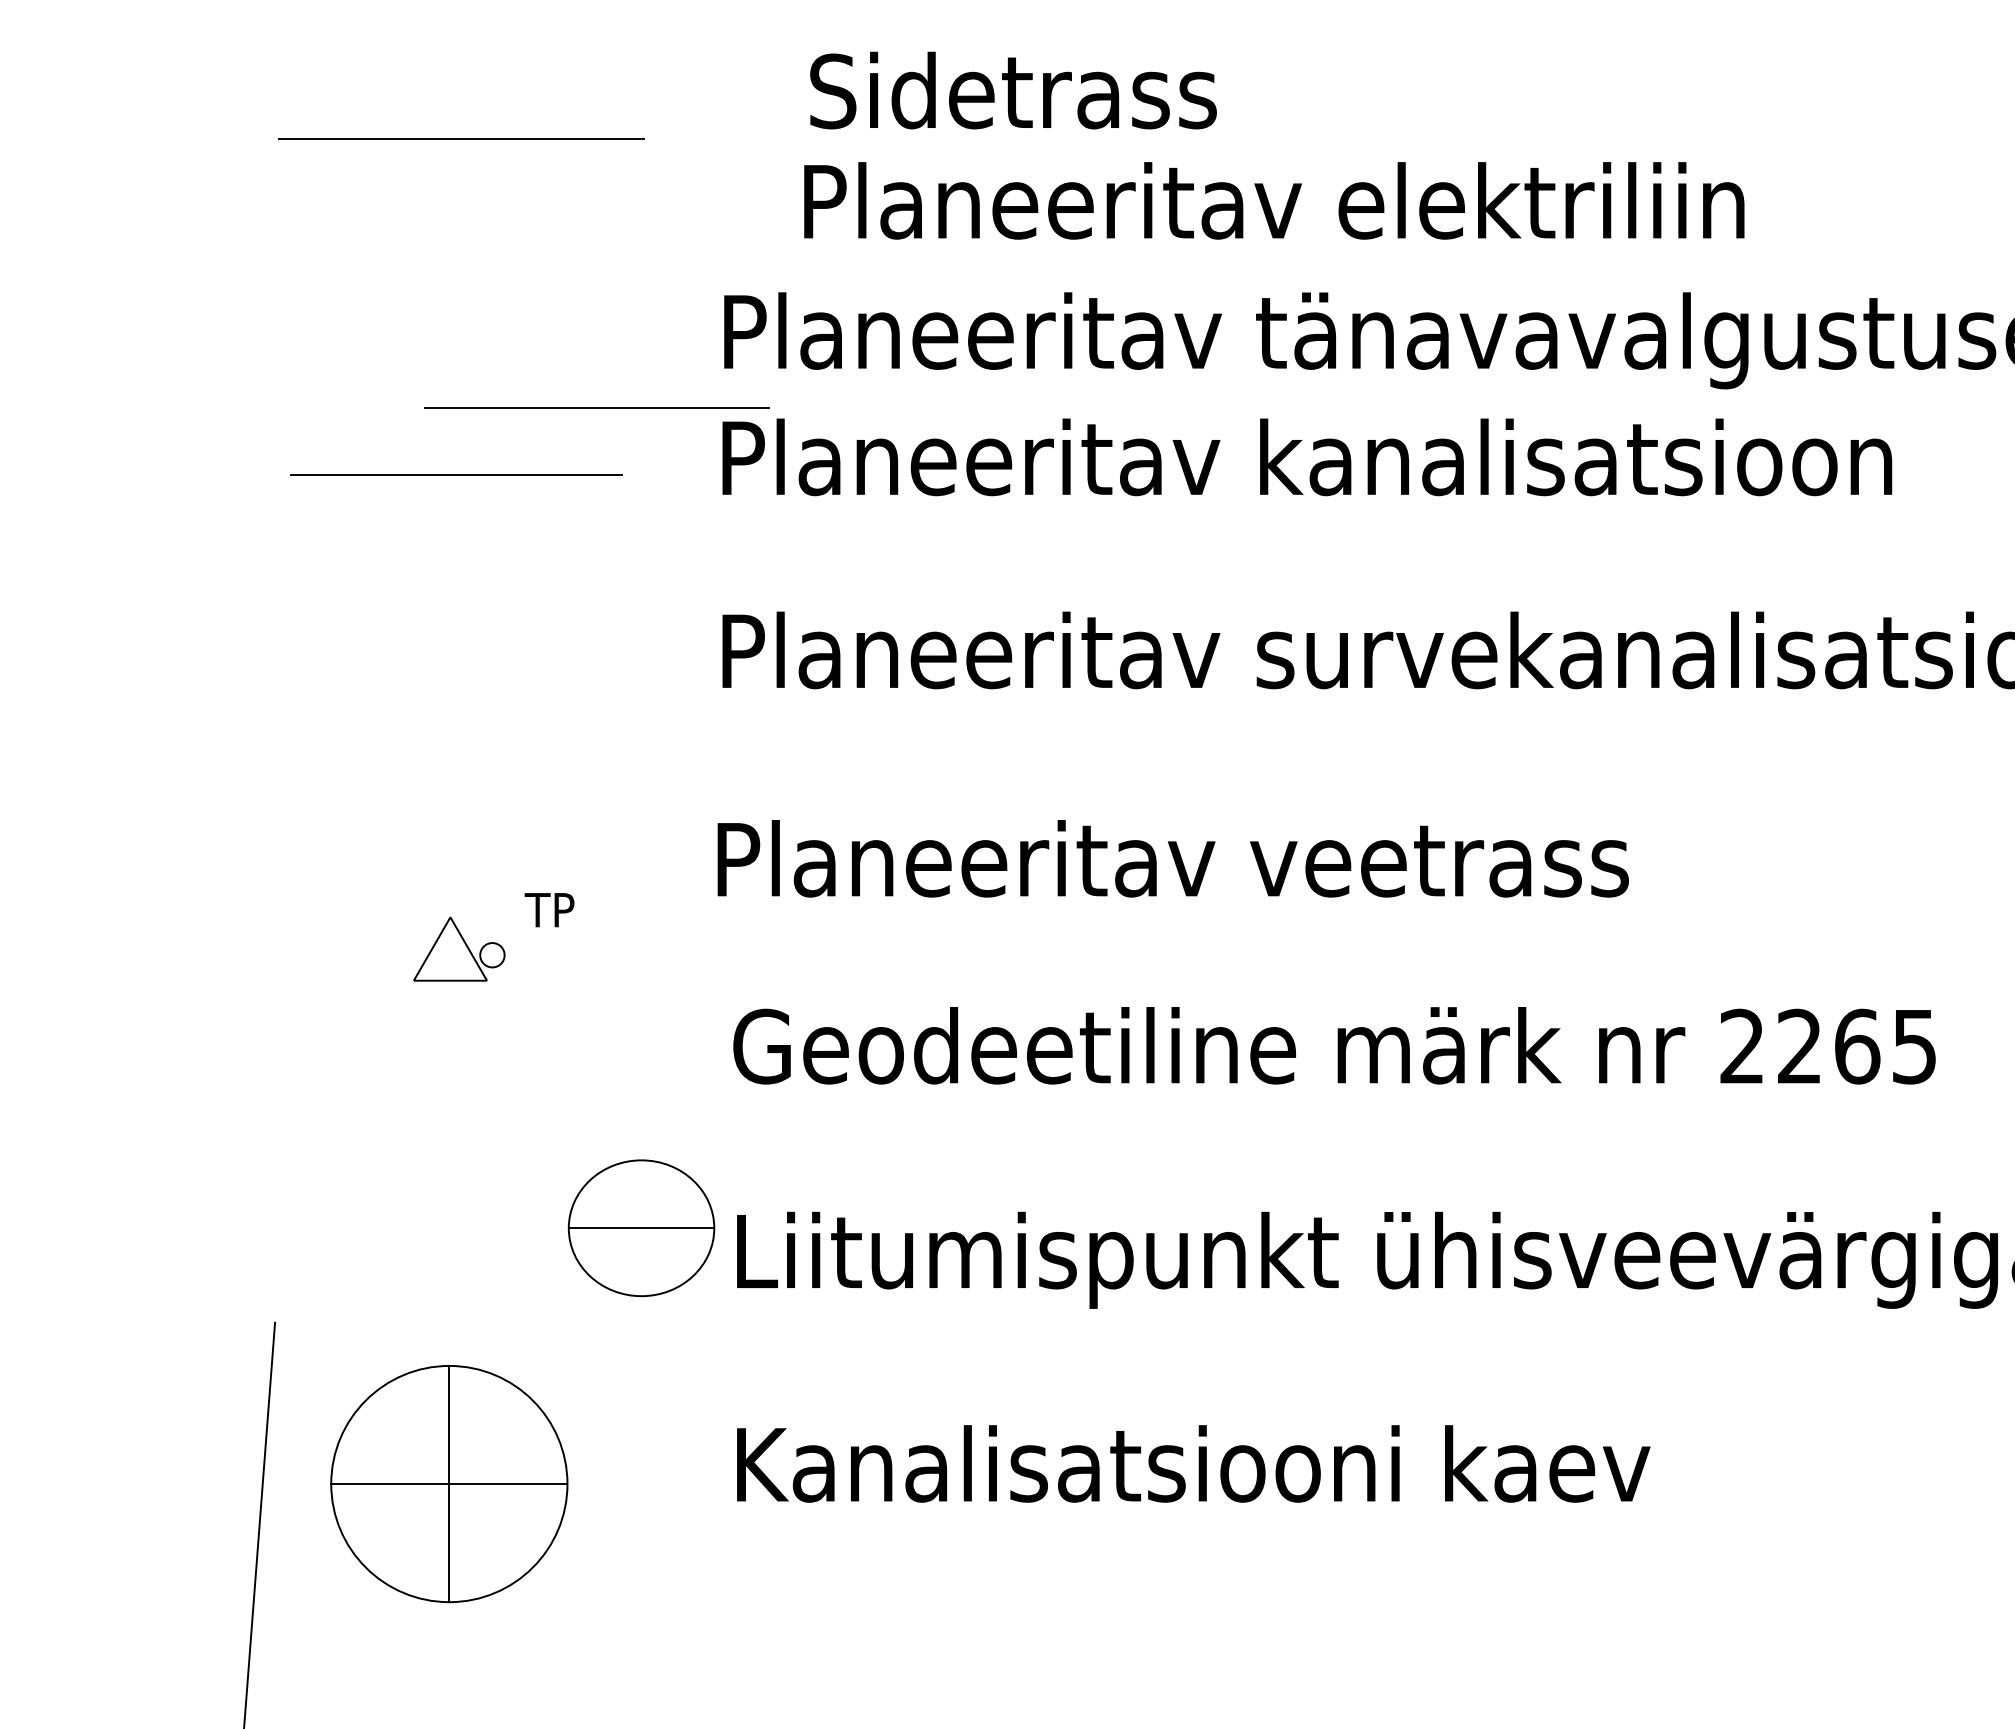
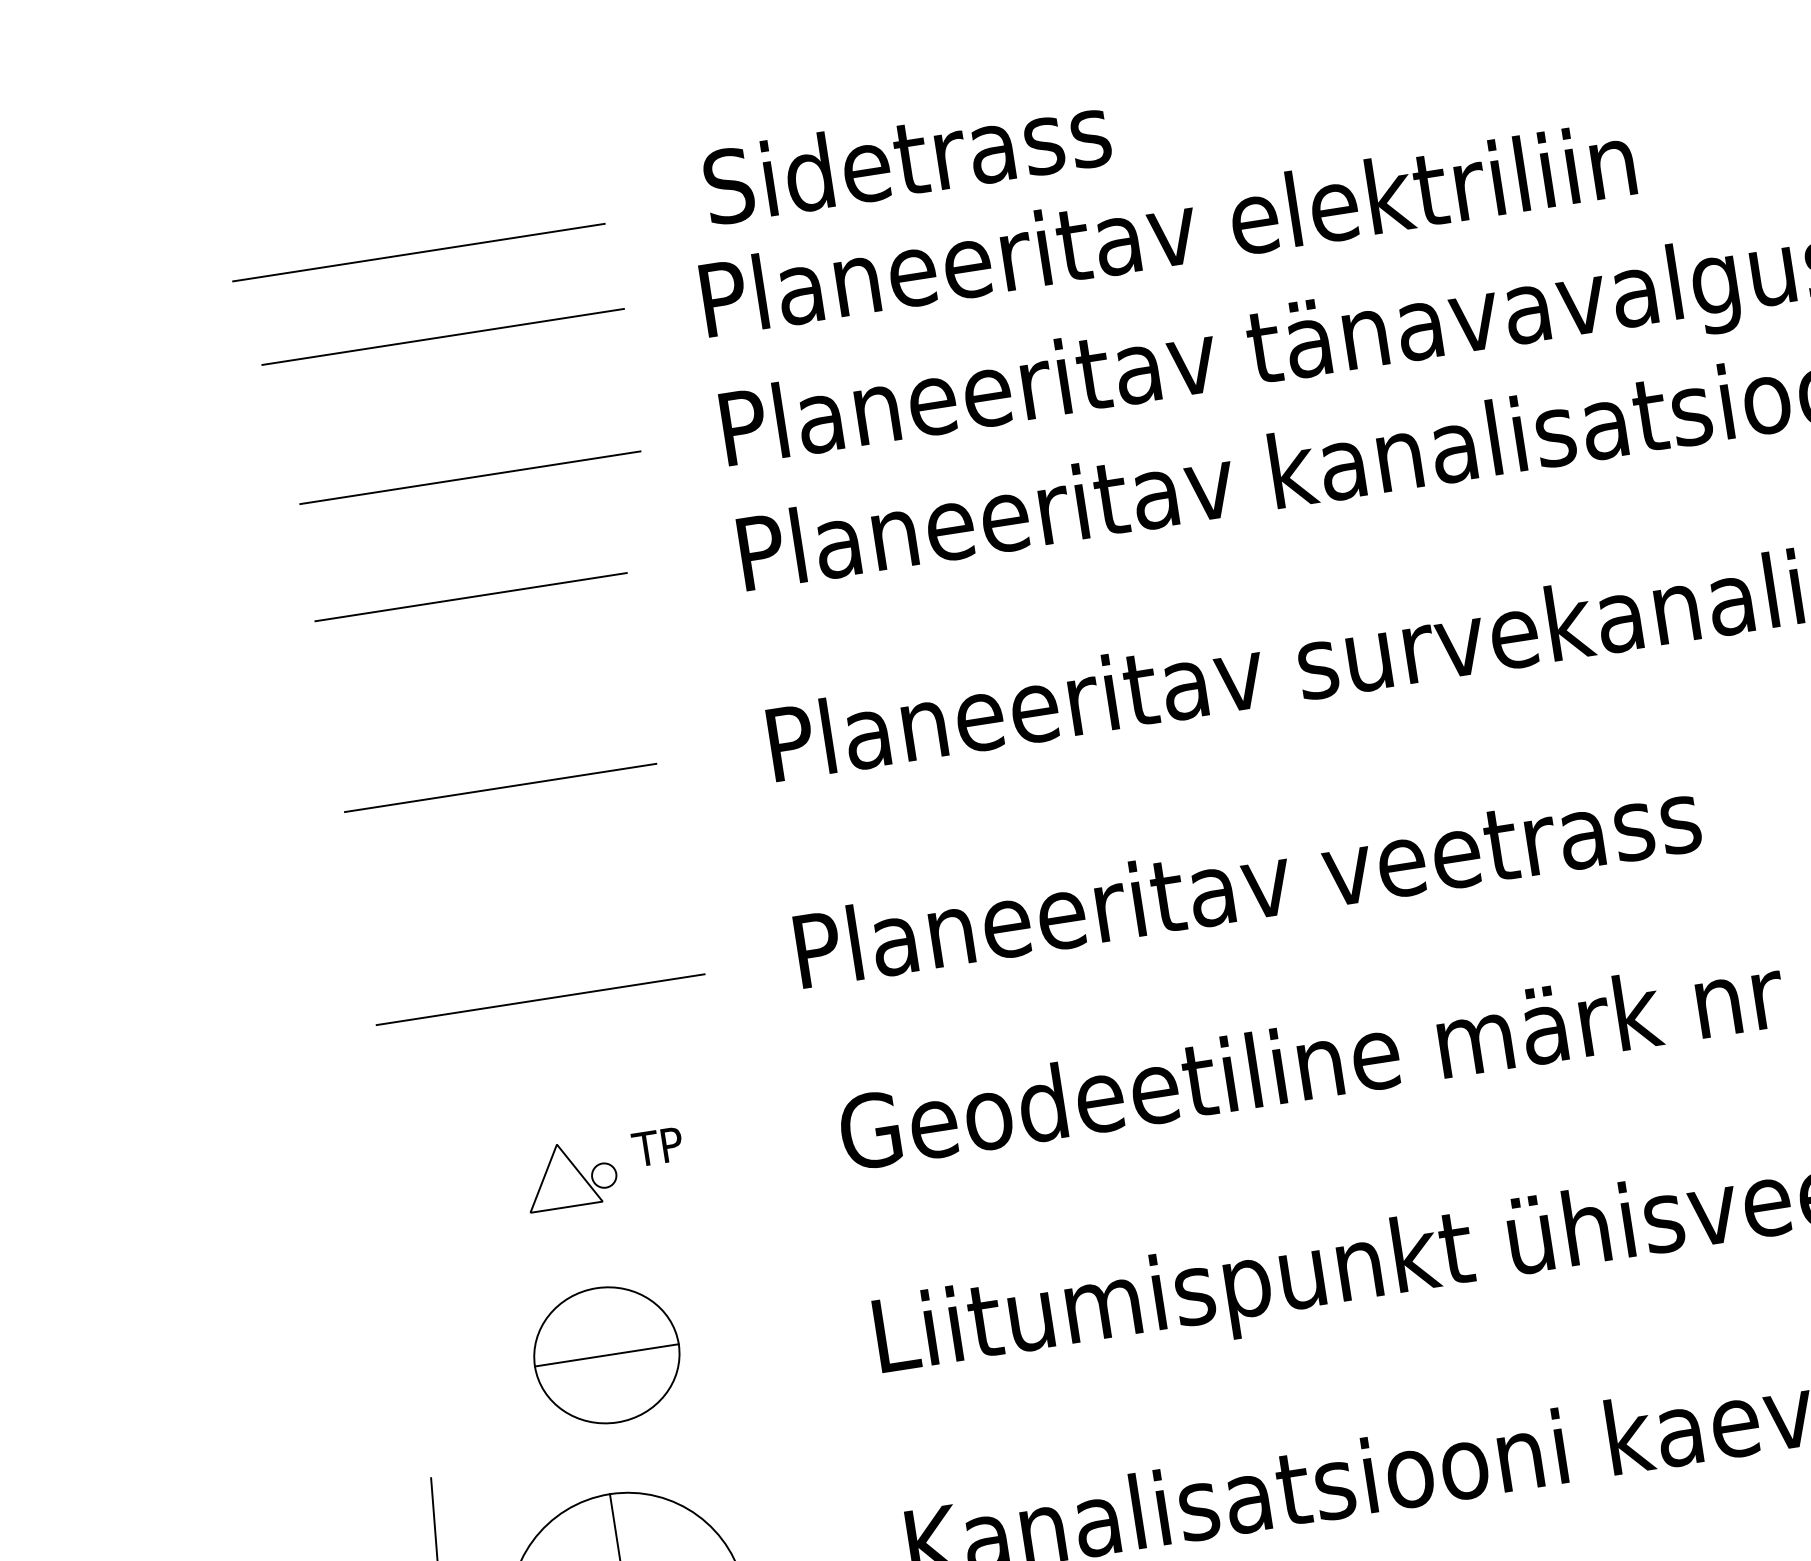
text: (1013, 90) -> (907, 157), moved
line: (450, 109) -> (418, 252), added
line: (461, 138) -> (443, 336), moved
text: (1274, 200) -> (1168, 228), moved
line: (596, 407) -> (469, 477), moved
line: (448, 458) -> (470, 597), added
line: (456, 474) -> (540, 999), moved
line: (448, 651) -> (499, 788), added
text: (549, 910) -> (657, 1147), moved
part: (459, 948) -> (570, 1173), moved
part: (641, 1228) -> (606, 1355), moved

